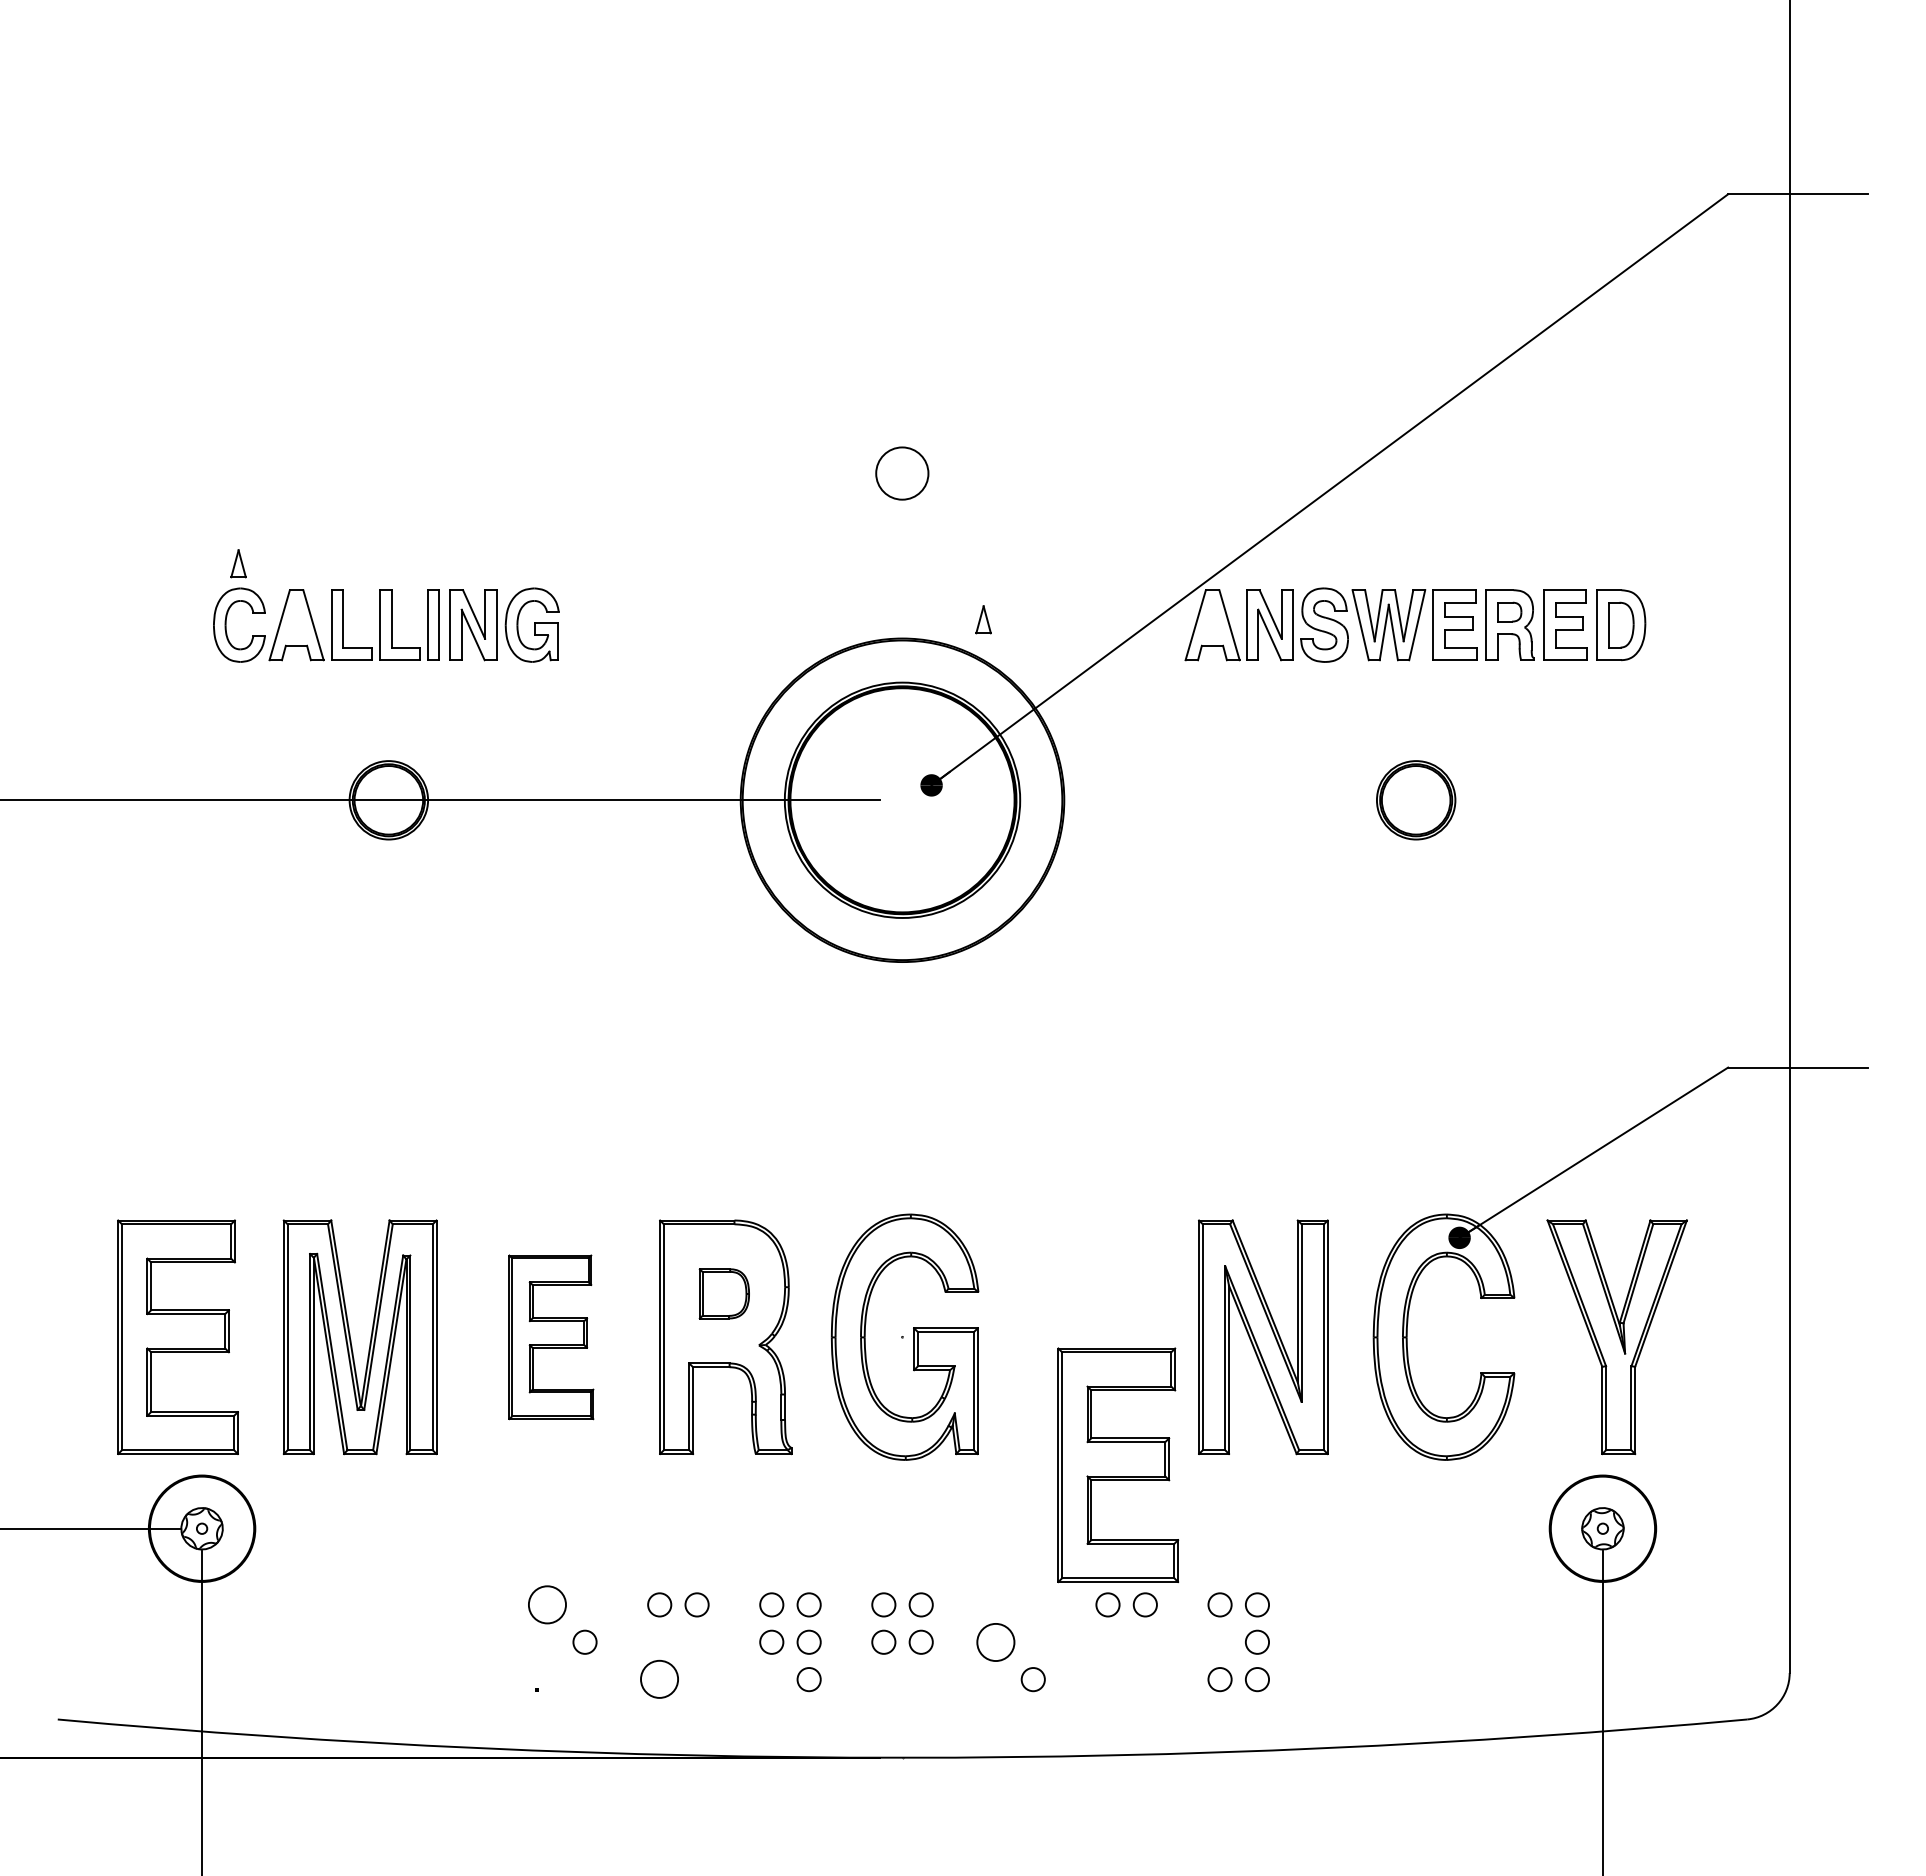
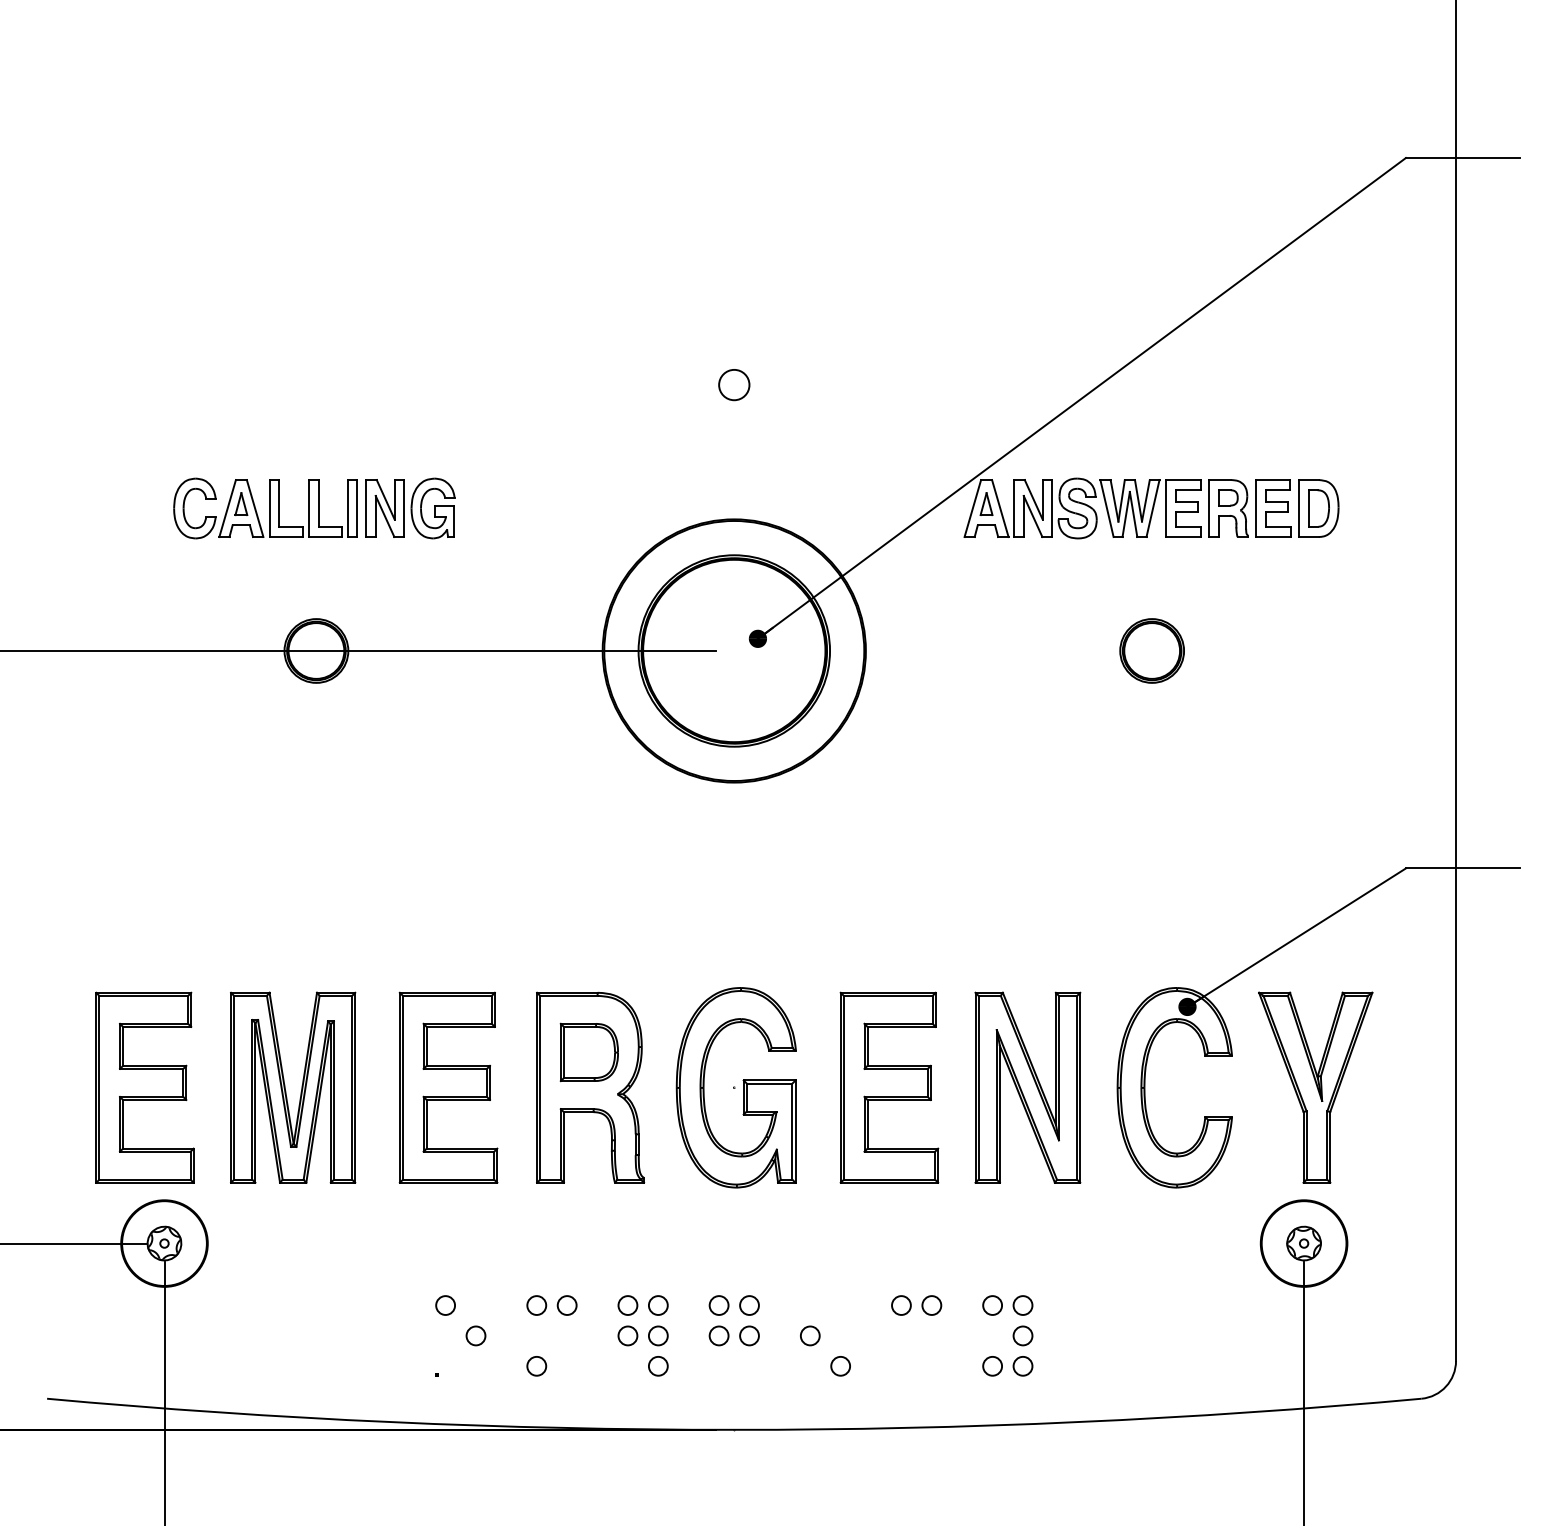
circle: (902, 472) -> (734, 384), size x0.71
part: (238, 563) -> (241, 503), moved
part: (983, 619) -> (986, 503), moved
part: (724, 1293) -> (589, 1052), size x1.43
part: (551, 1337) -> (448, 1087), size x1.43
part: (1118, 1465) -> (889, 1087), moved
circle: (547, 1604) -> (445, 1305), size x0.62
circle: (995, 1641) -> (809, 1335), size x0.62
circle: (659, 1679) -> (536, 1366), size x0.62

